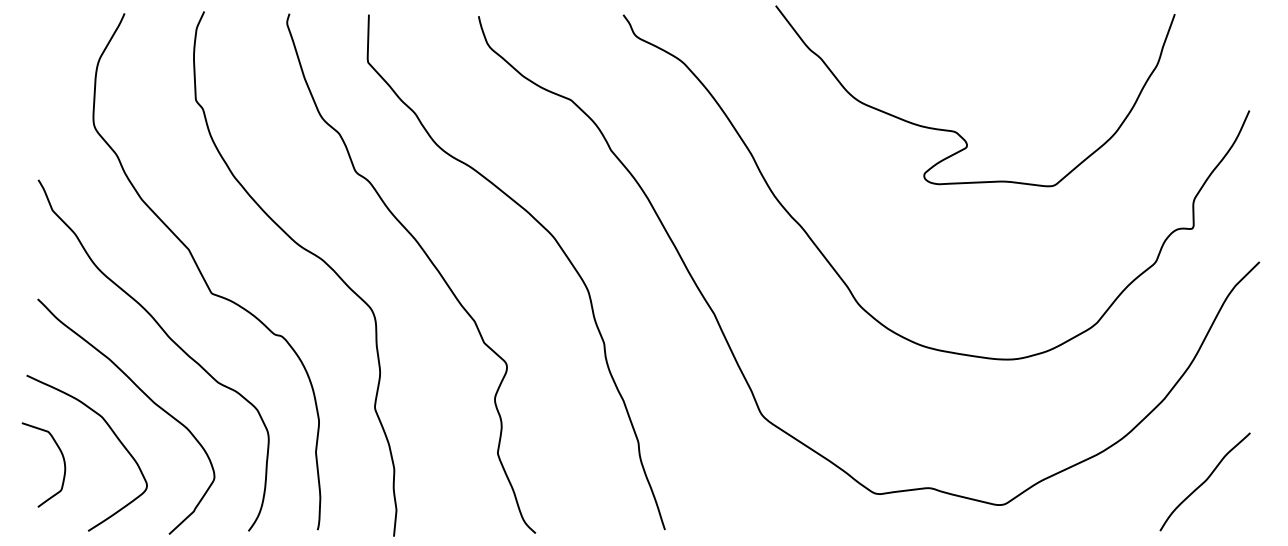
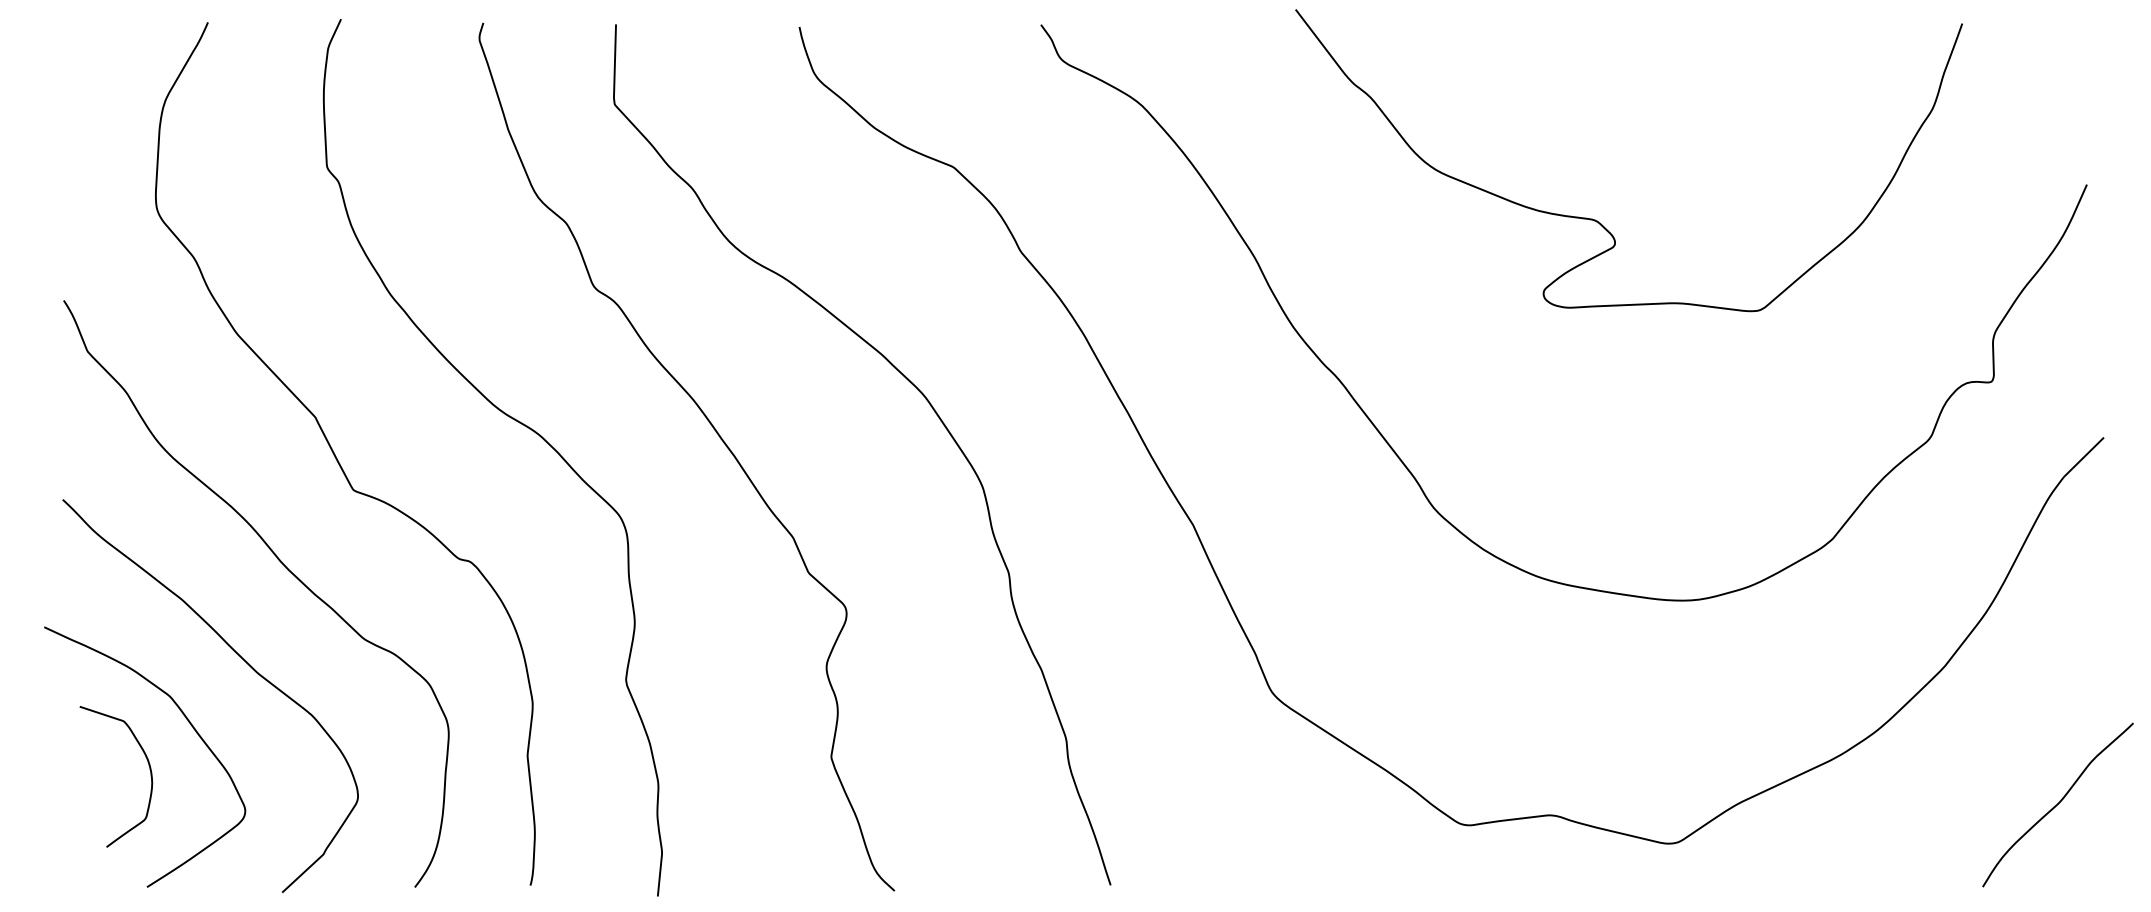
curve: (62, 458) -> (147, 765), moved
curve: (1204, 481) -> (2056, 804), moved

